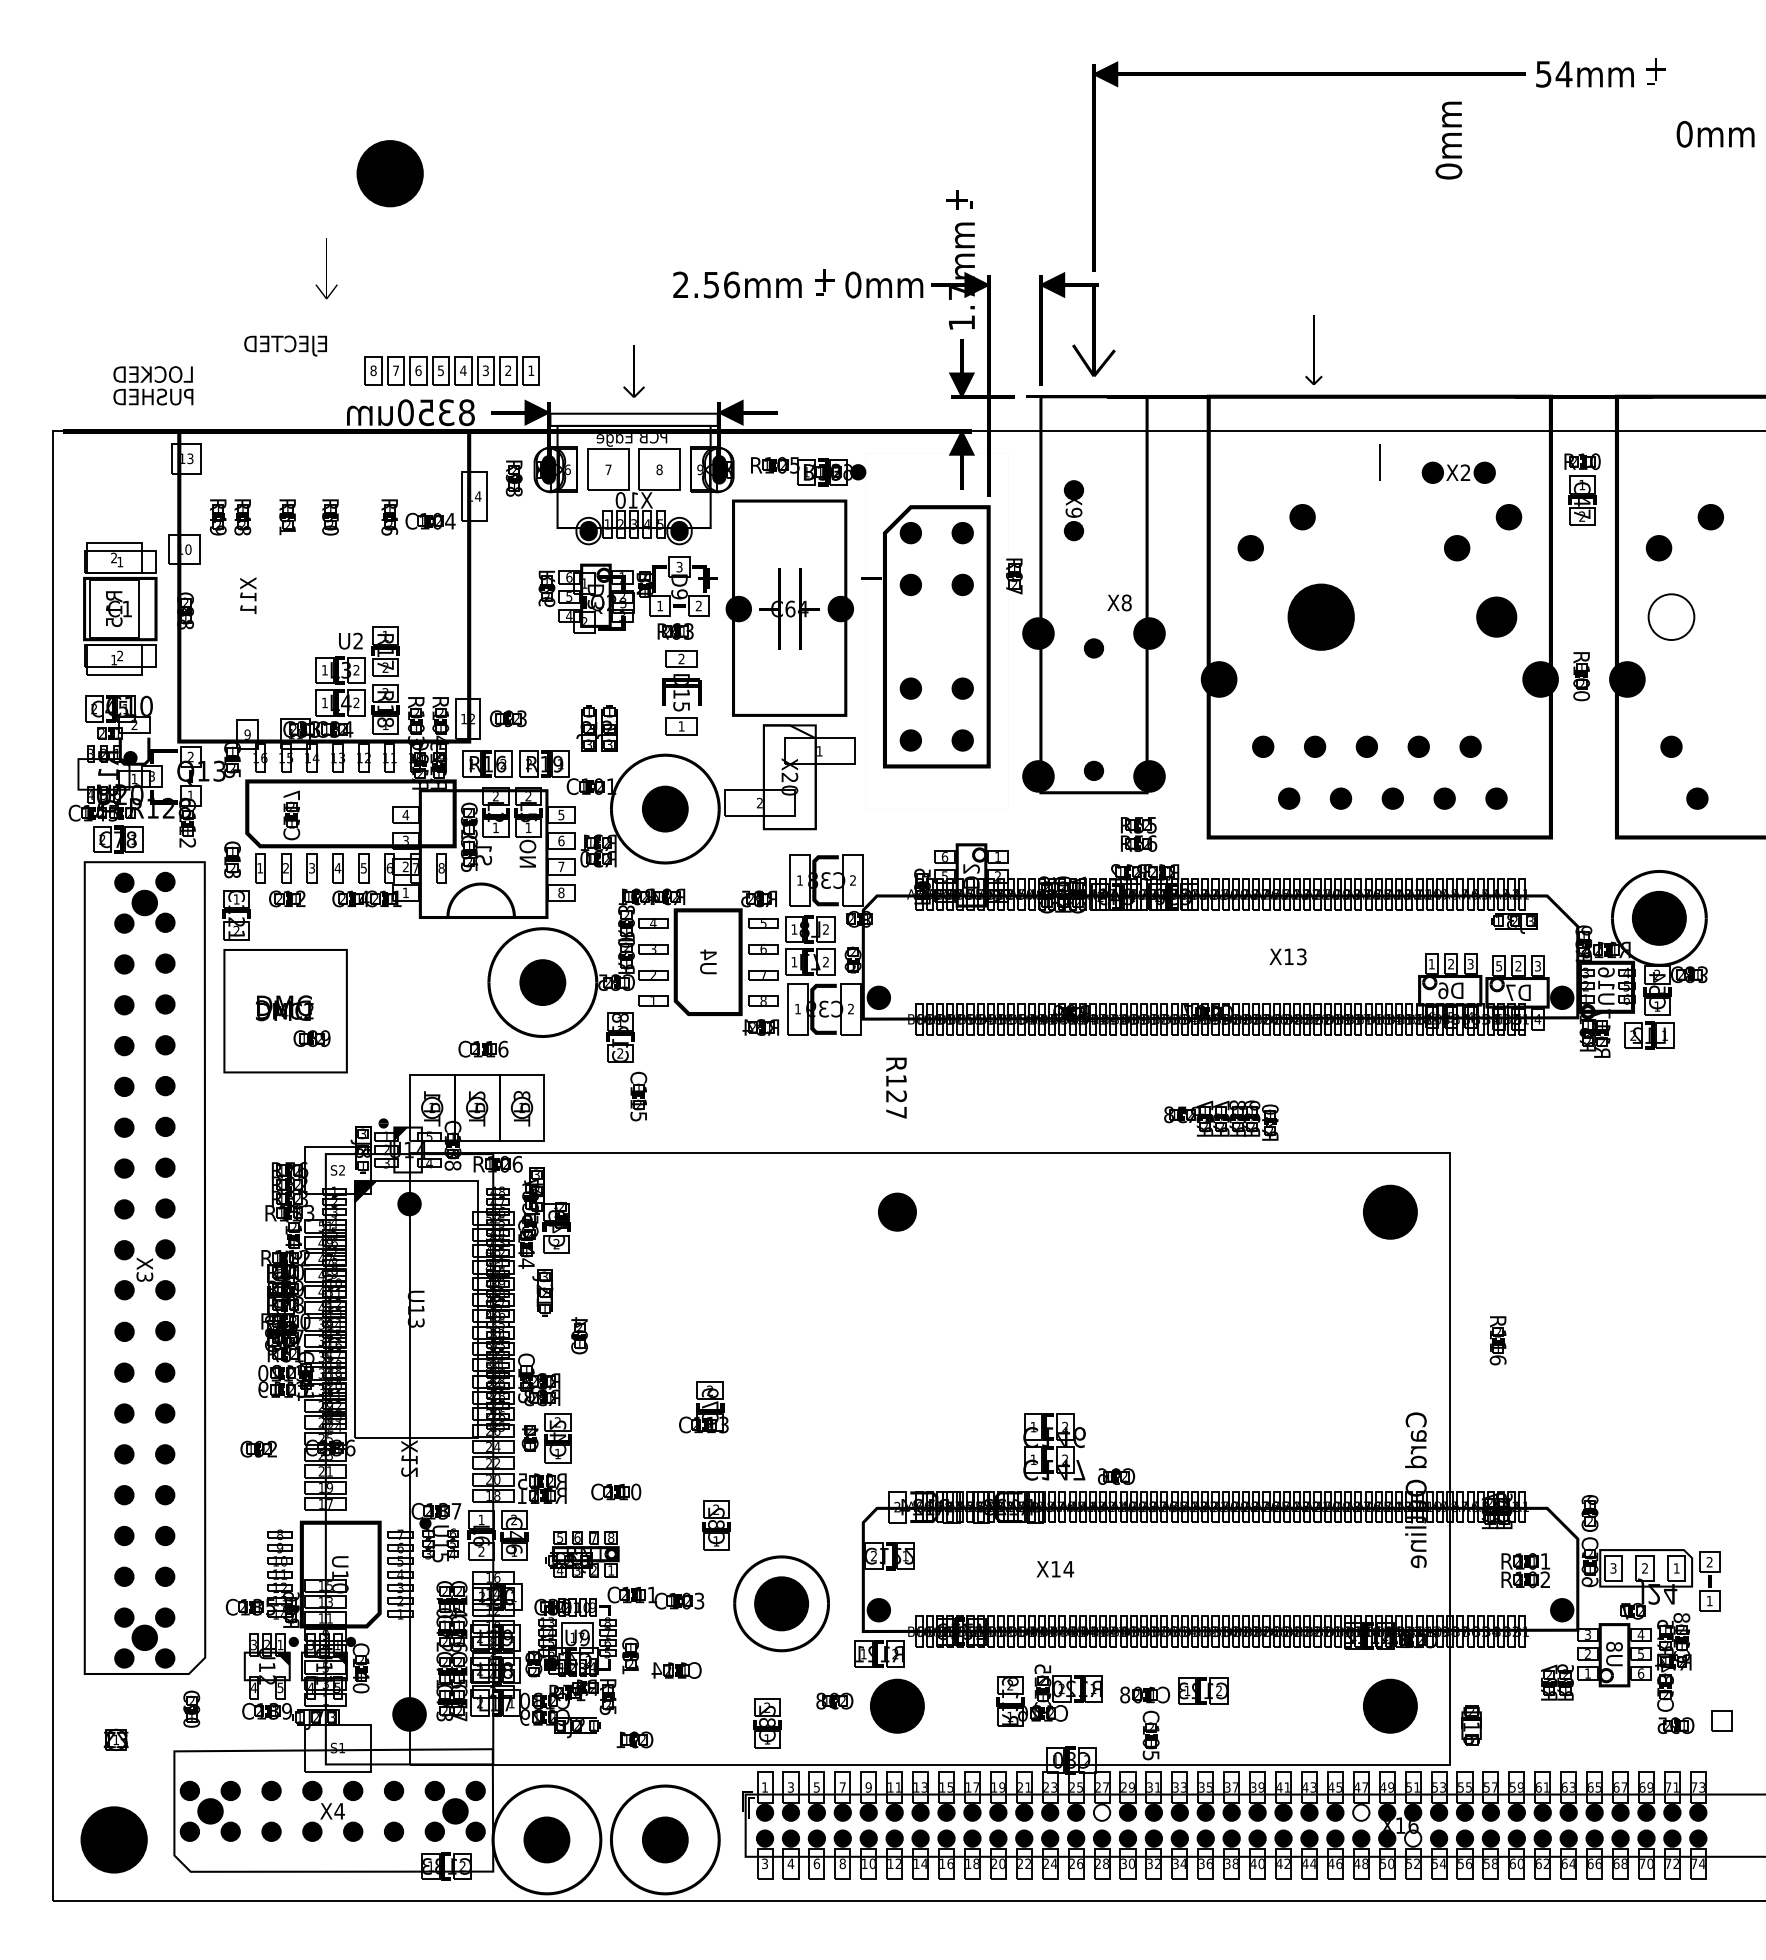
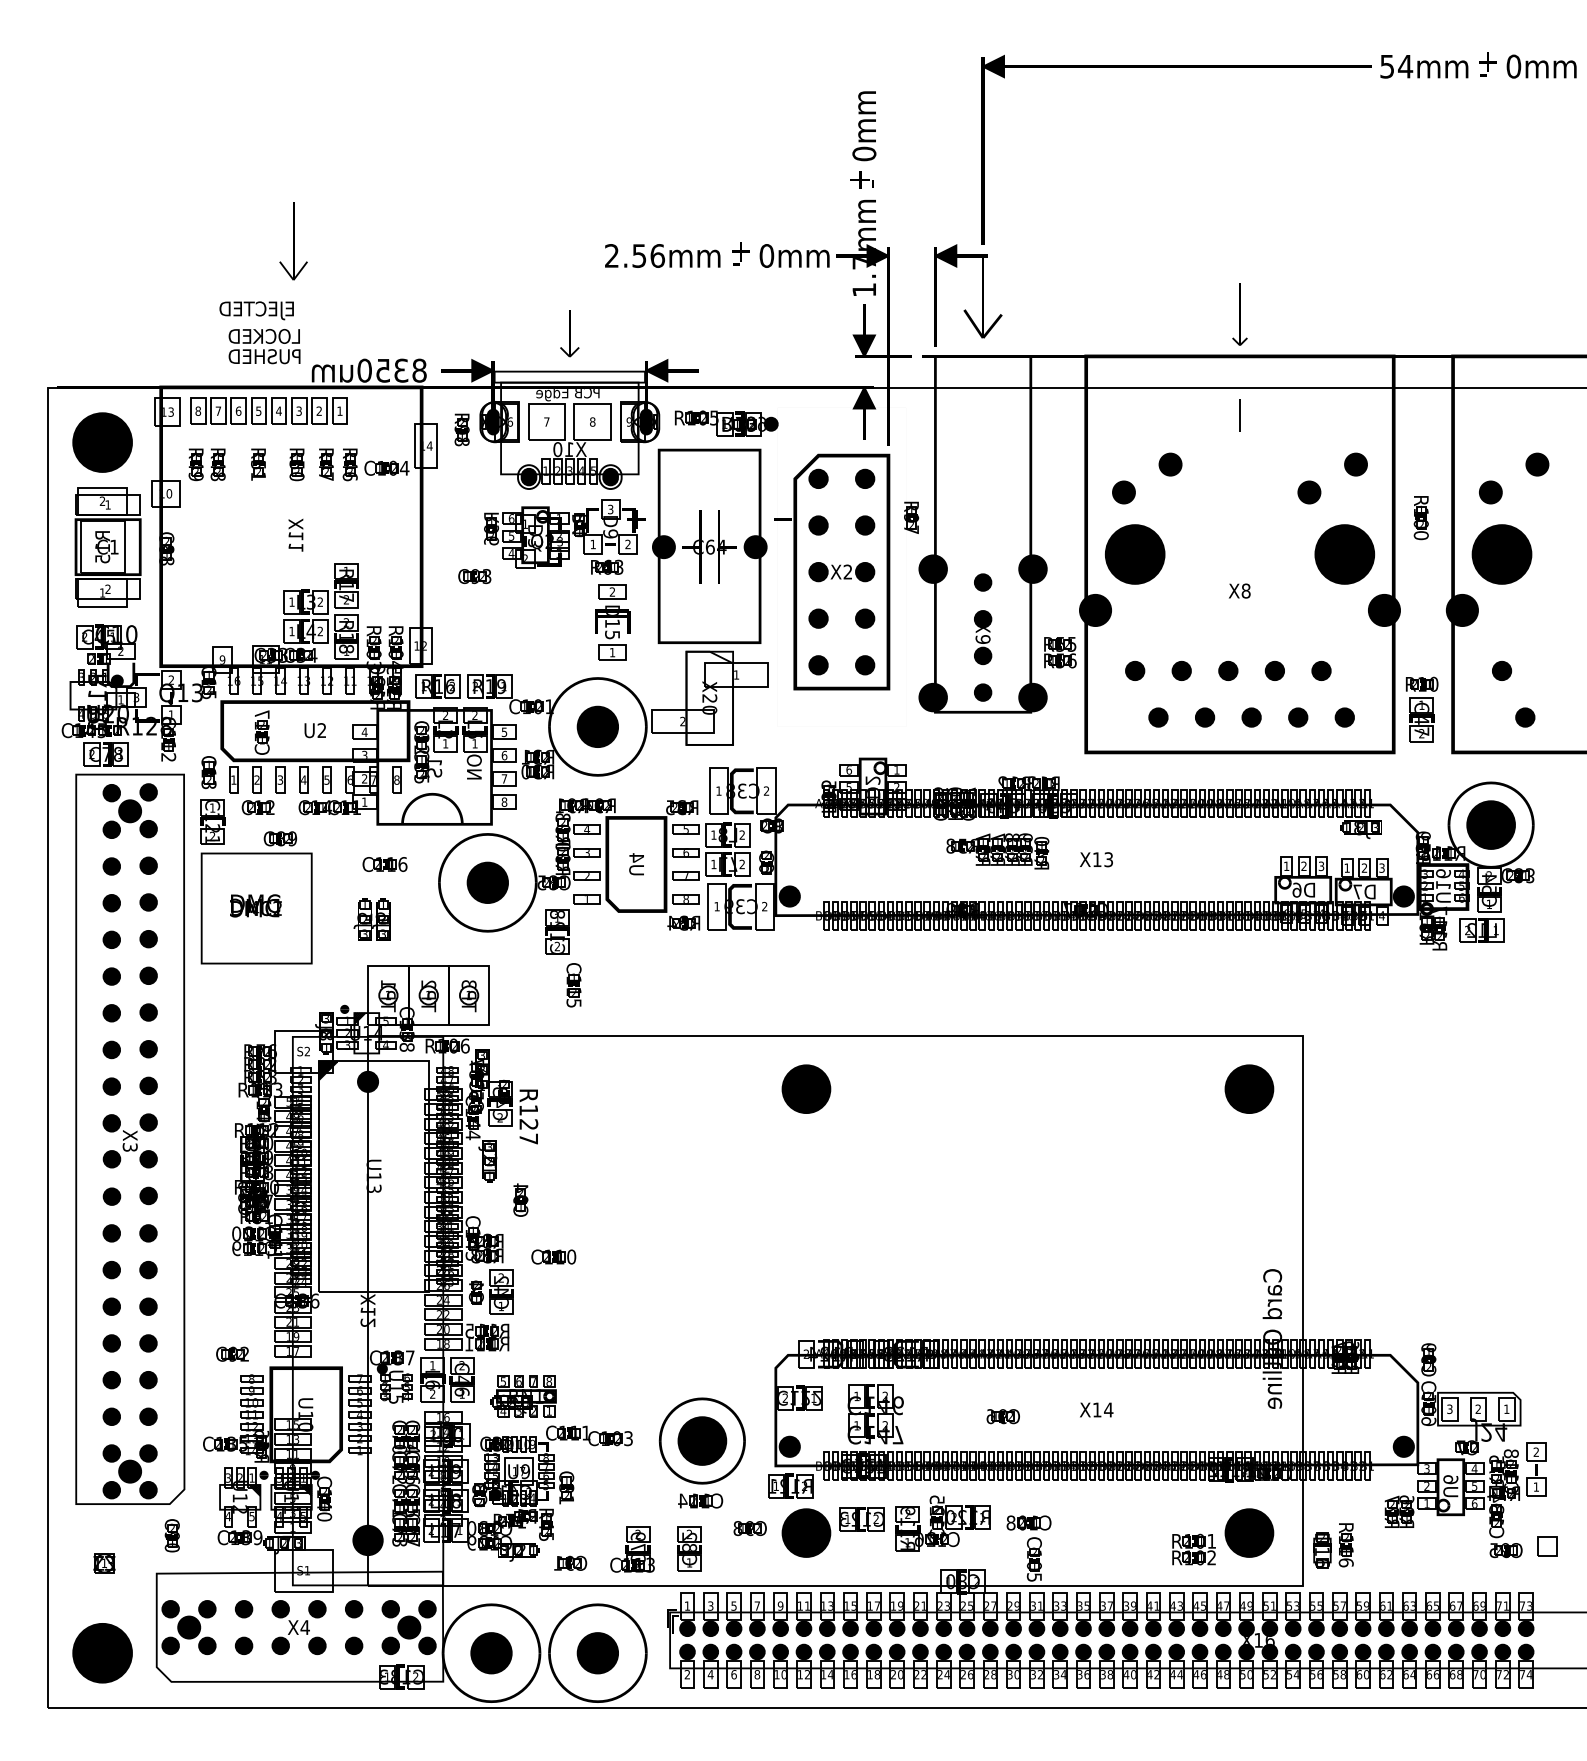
text: (1715, 134) -> (1541, 66), moved
text: (1448, 140) -> (864, 126), moved
part: (389, 173) -> (102, 442), moved
part: (326, 268) -> (293, 241), size x1.43
part: (1313, 349) -> (1239, 313), moved
part: (451, 370) -> (268, 410), moved
text: (153, 385) -> (264, 346), moved
part: (1458, 472) -> (841, 571), moved
part: (1582, 489) -> (1422, 709), moved
part: (1073, 510) -> (982, 637), moved
part: (363, 517) -> (326, 464), added
text: (248, 595) -> (296, 534), moved
text: (1119, 602) -> (1239, 590), moved
part: (1320, 616) -> (1134, 553), moved
part: (1496, 616) -> (1344, 553), size x1.67
part: (1671, 616) -> (1502, 553), size x1.43
text: (350, 640) -> (314, 729), moved
part: (1581, 676) -> (1421, 517), moved
part: (507, 718) -> (474, 576), moved
part: (596, 728) -> (371, 919), moved
part: (1139, 834) -> (1060, 652), moved
text: (1287, 956) -> (1095, 859), moved
text: (1499, 966) -> (1347, 868), 5 -> 1
part: (311, 1038) -> (279, 838), moved
part: (483, 1048) -> (385, 863), moved
text: (896, 1087) -> (528, 1116), moved
part: (1221, 1120) -> (997, 851), moved
part: (897, 1211) -> (806, 1088), size x1.43
part: (1497, 1340) -> (1345, 1545), moved
part: (703, 1407) -> (632, 1549), moved
part: (1054, 1446) -> (875, 1413), moved
part: (258, 1448) -> (232, 1353), moved
part: (1116, 1476) -> (1003, 1416), moved
part: (616, 1491) -> (554, 1256), moved
part: (716, 1525) -> (643, 1370), removed
text: (1055, 1569) -> (1096, 1410), moved
part: (1525, 1570) -> (1193, 1549), moved
part: (1709, 1581) -> (1536, 1469), moved
text: (1614, 1646) -> (1450, 1479), U8 -> U6
part: (676, 1670) -> (700, 1500), moved
part: (1203, 1690) -> (862, 1518), moved
fill: (1101, 1812) -> (989, 1628), added
fill: (1361, 1812) -> (1223, 1628), added
fill: (1412, 1838) -> (1269, 1651), added
text: (764, 1864) -> (687, 1675), 3 -> 2

